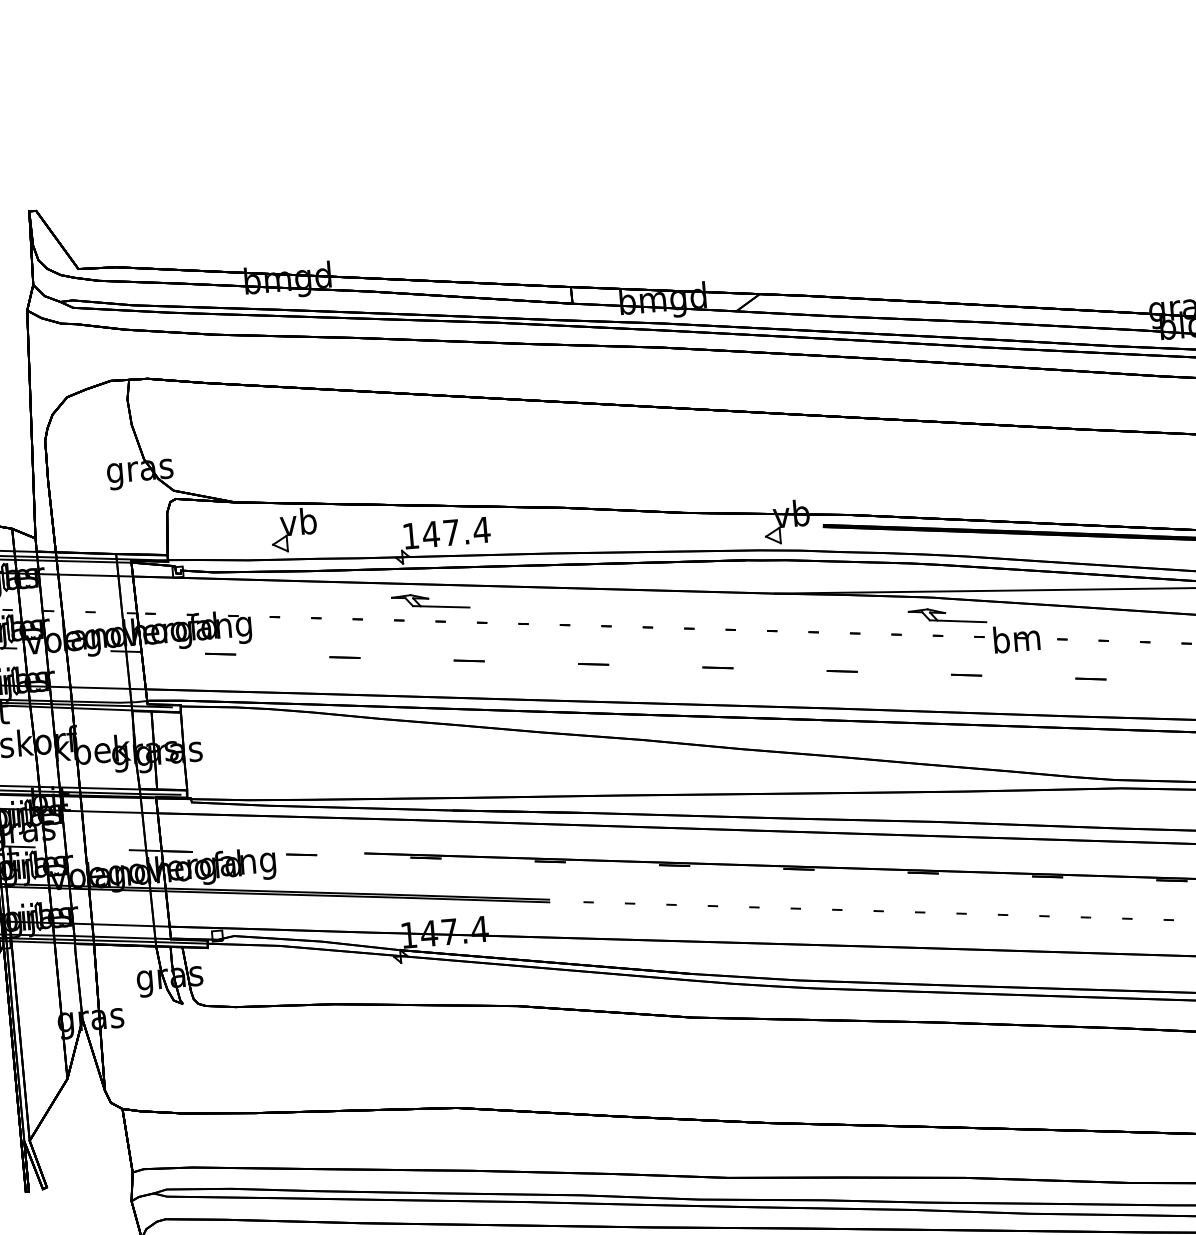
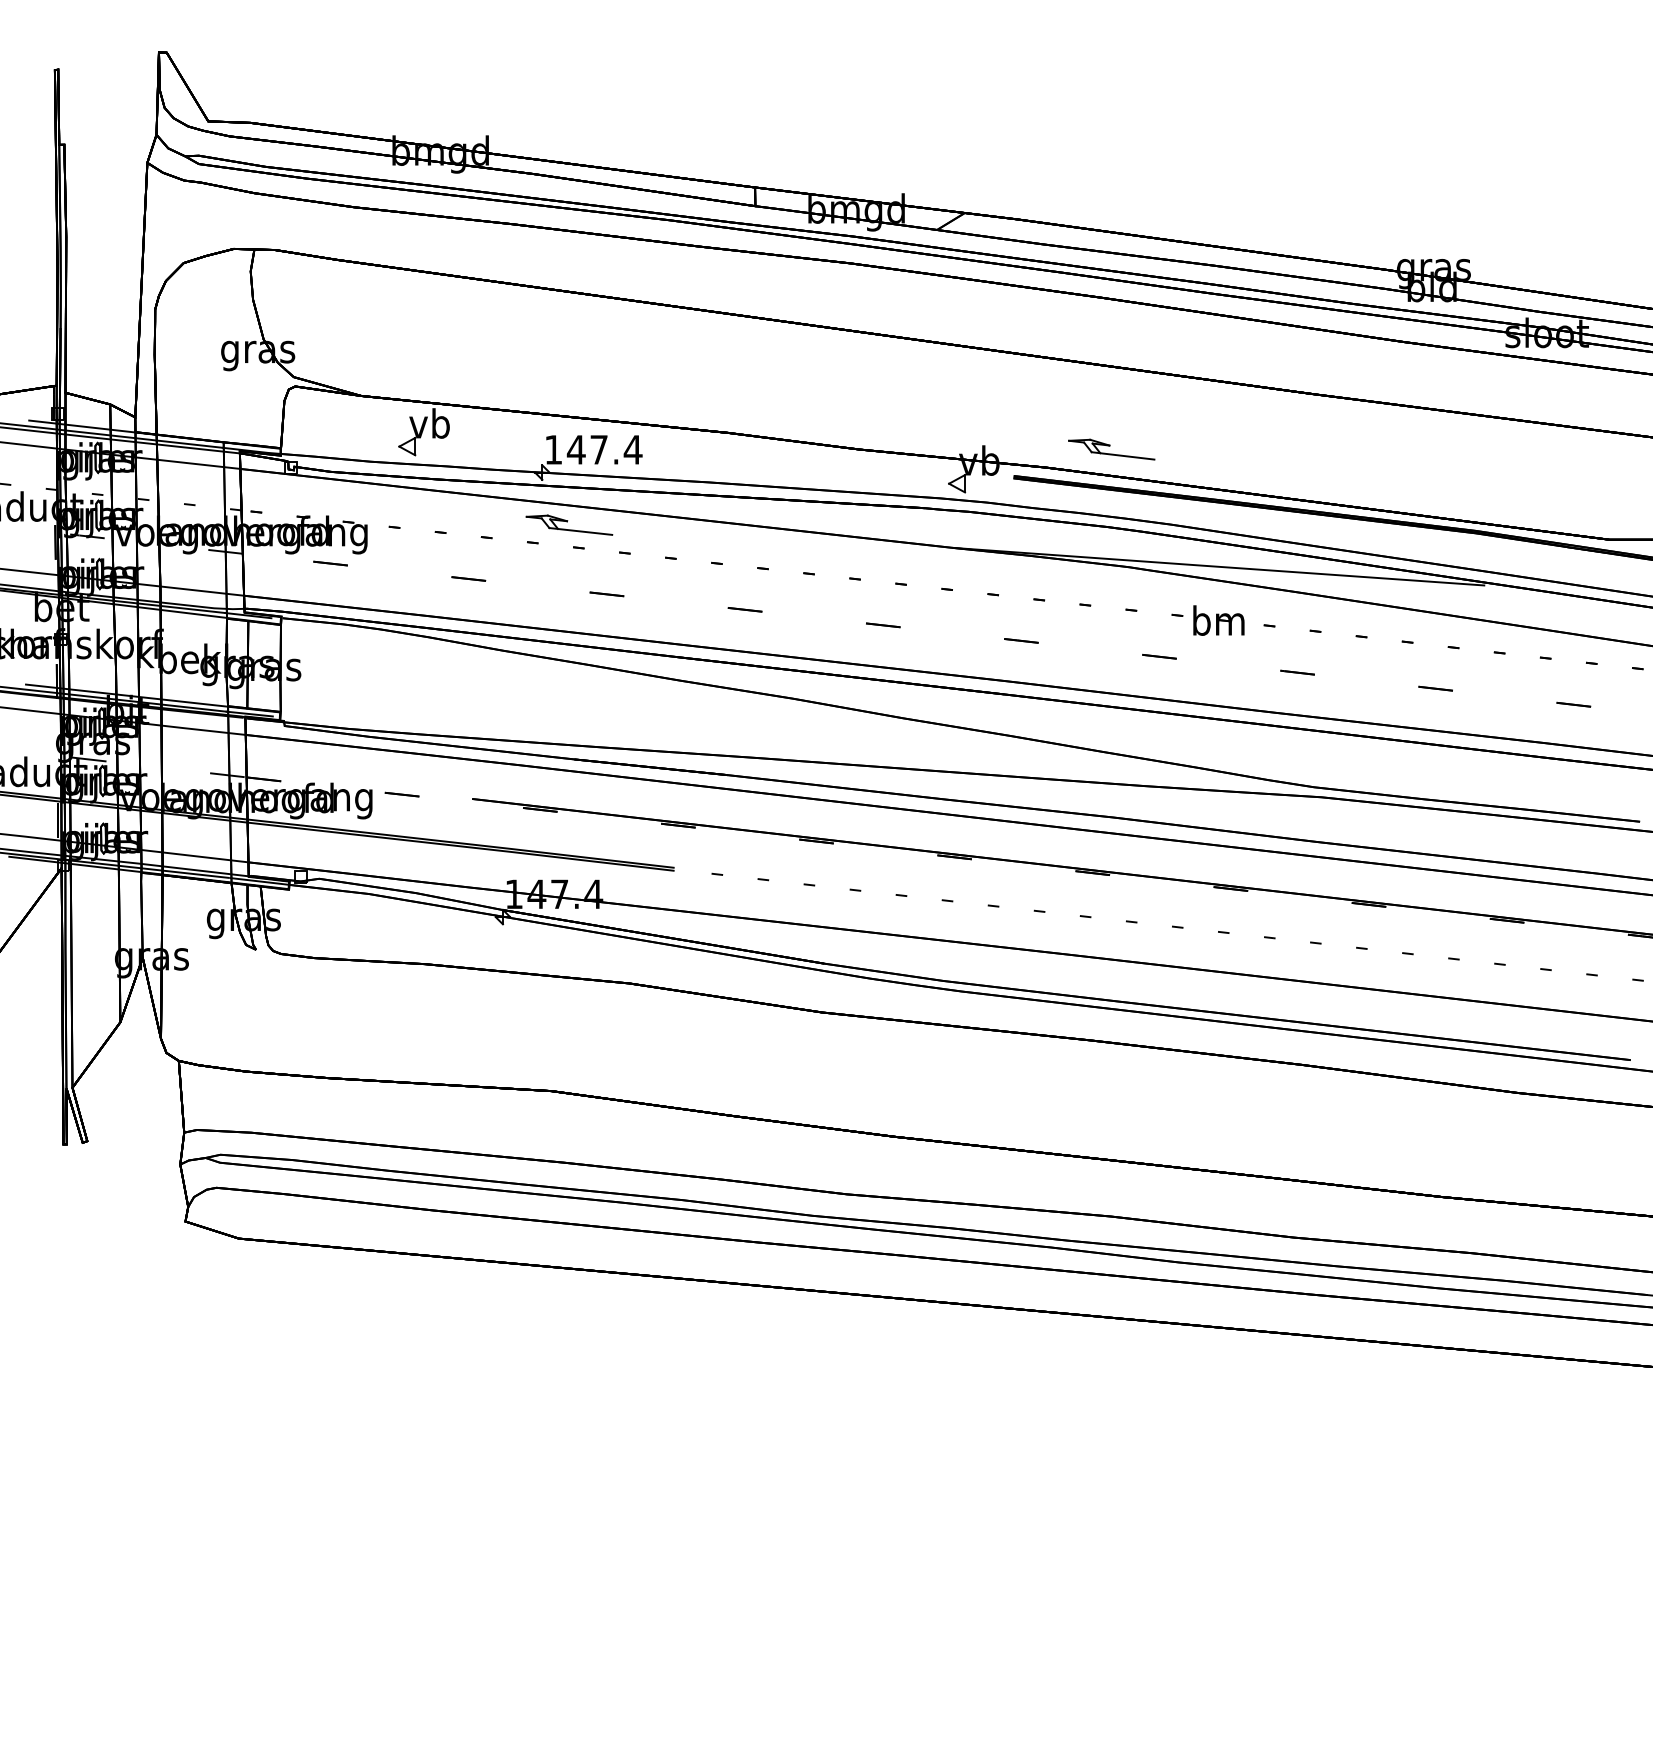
part: (947, 616) -> (1111, 449), moved

